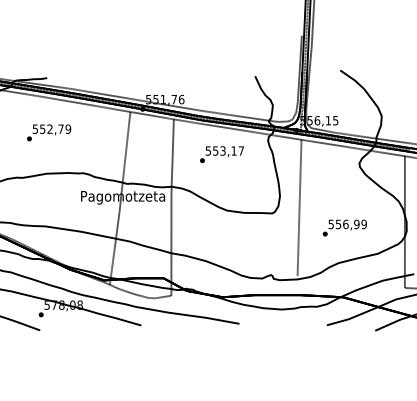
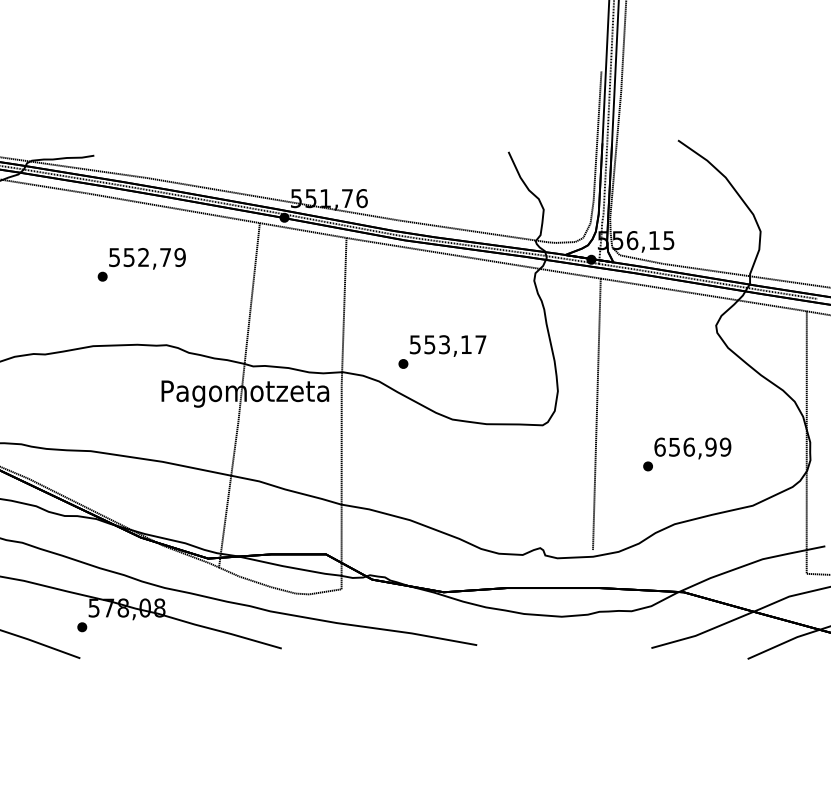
text: (49, 132) -> (142, 264), moved
text: (221, 154) -> (441, 351), moved
text: (331, 224) -> (660, 447), 556,99 -> 656,99

